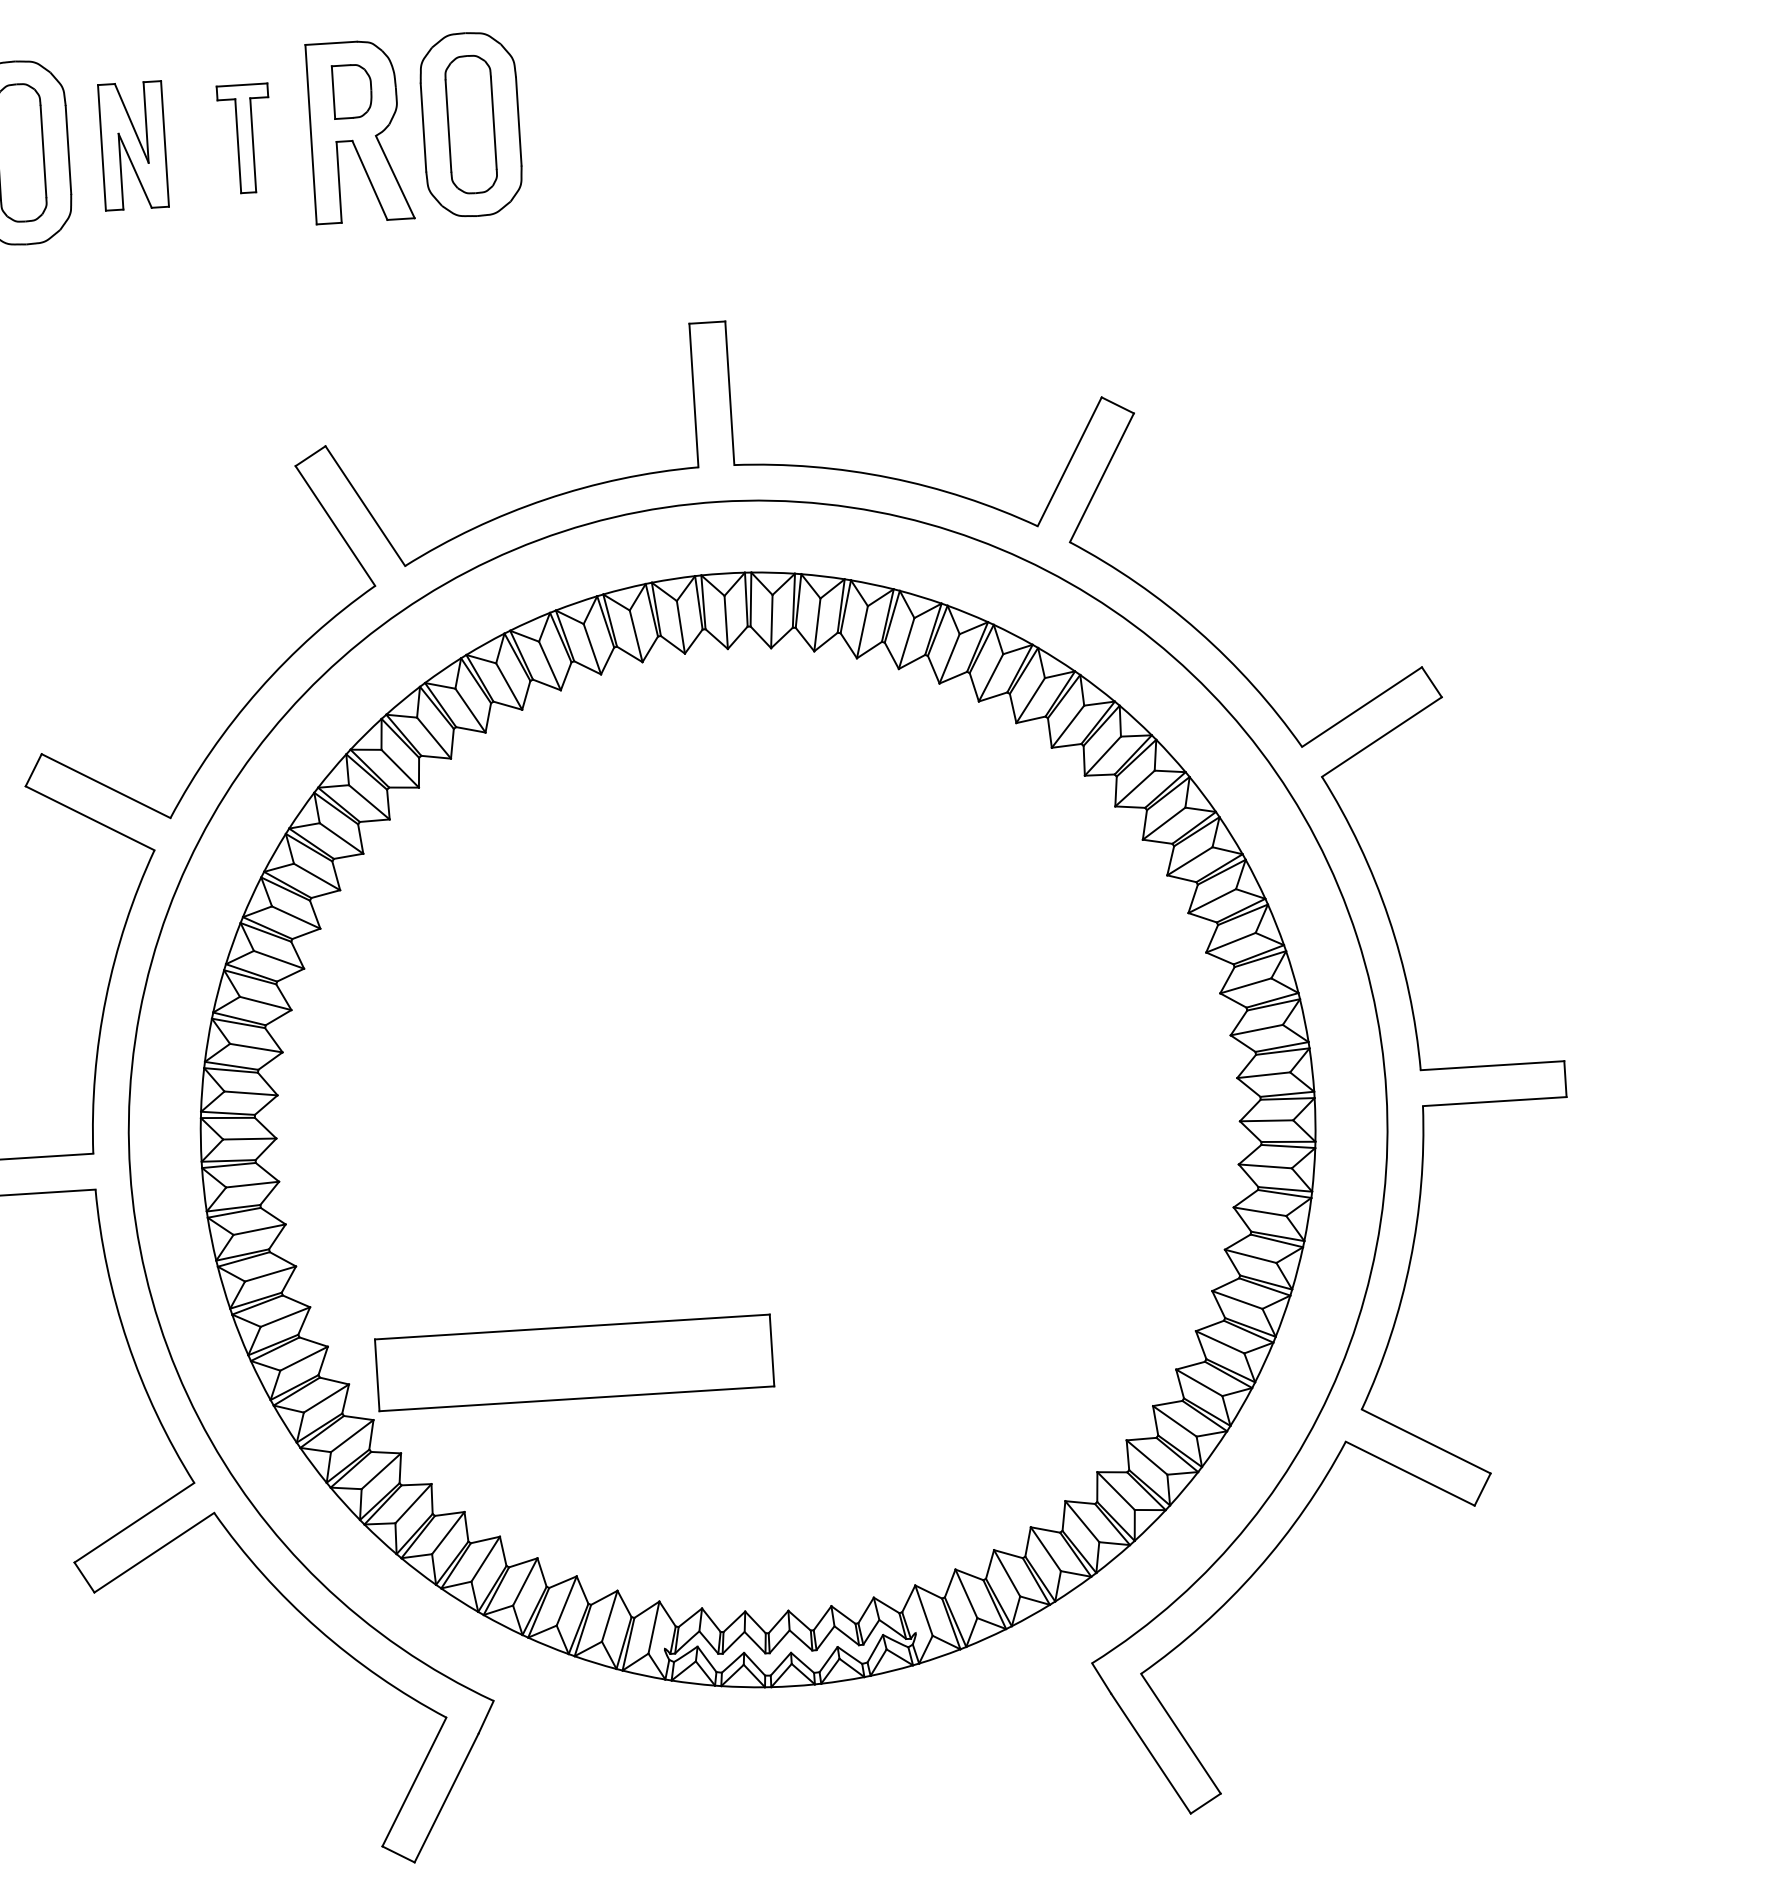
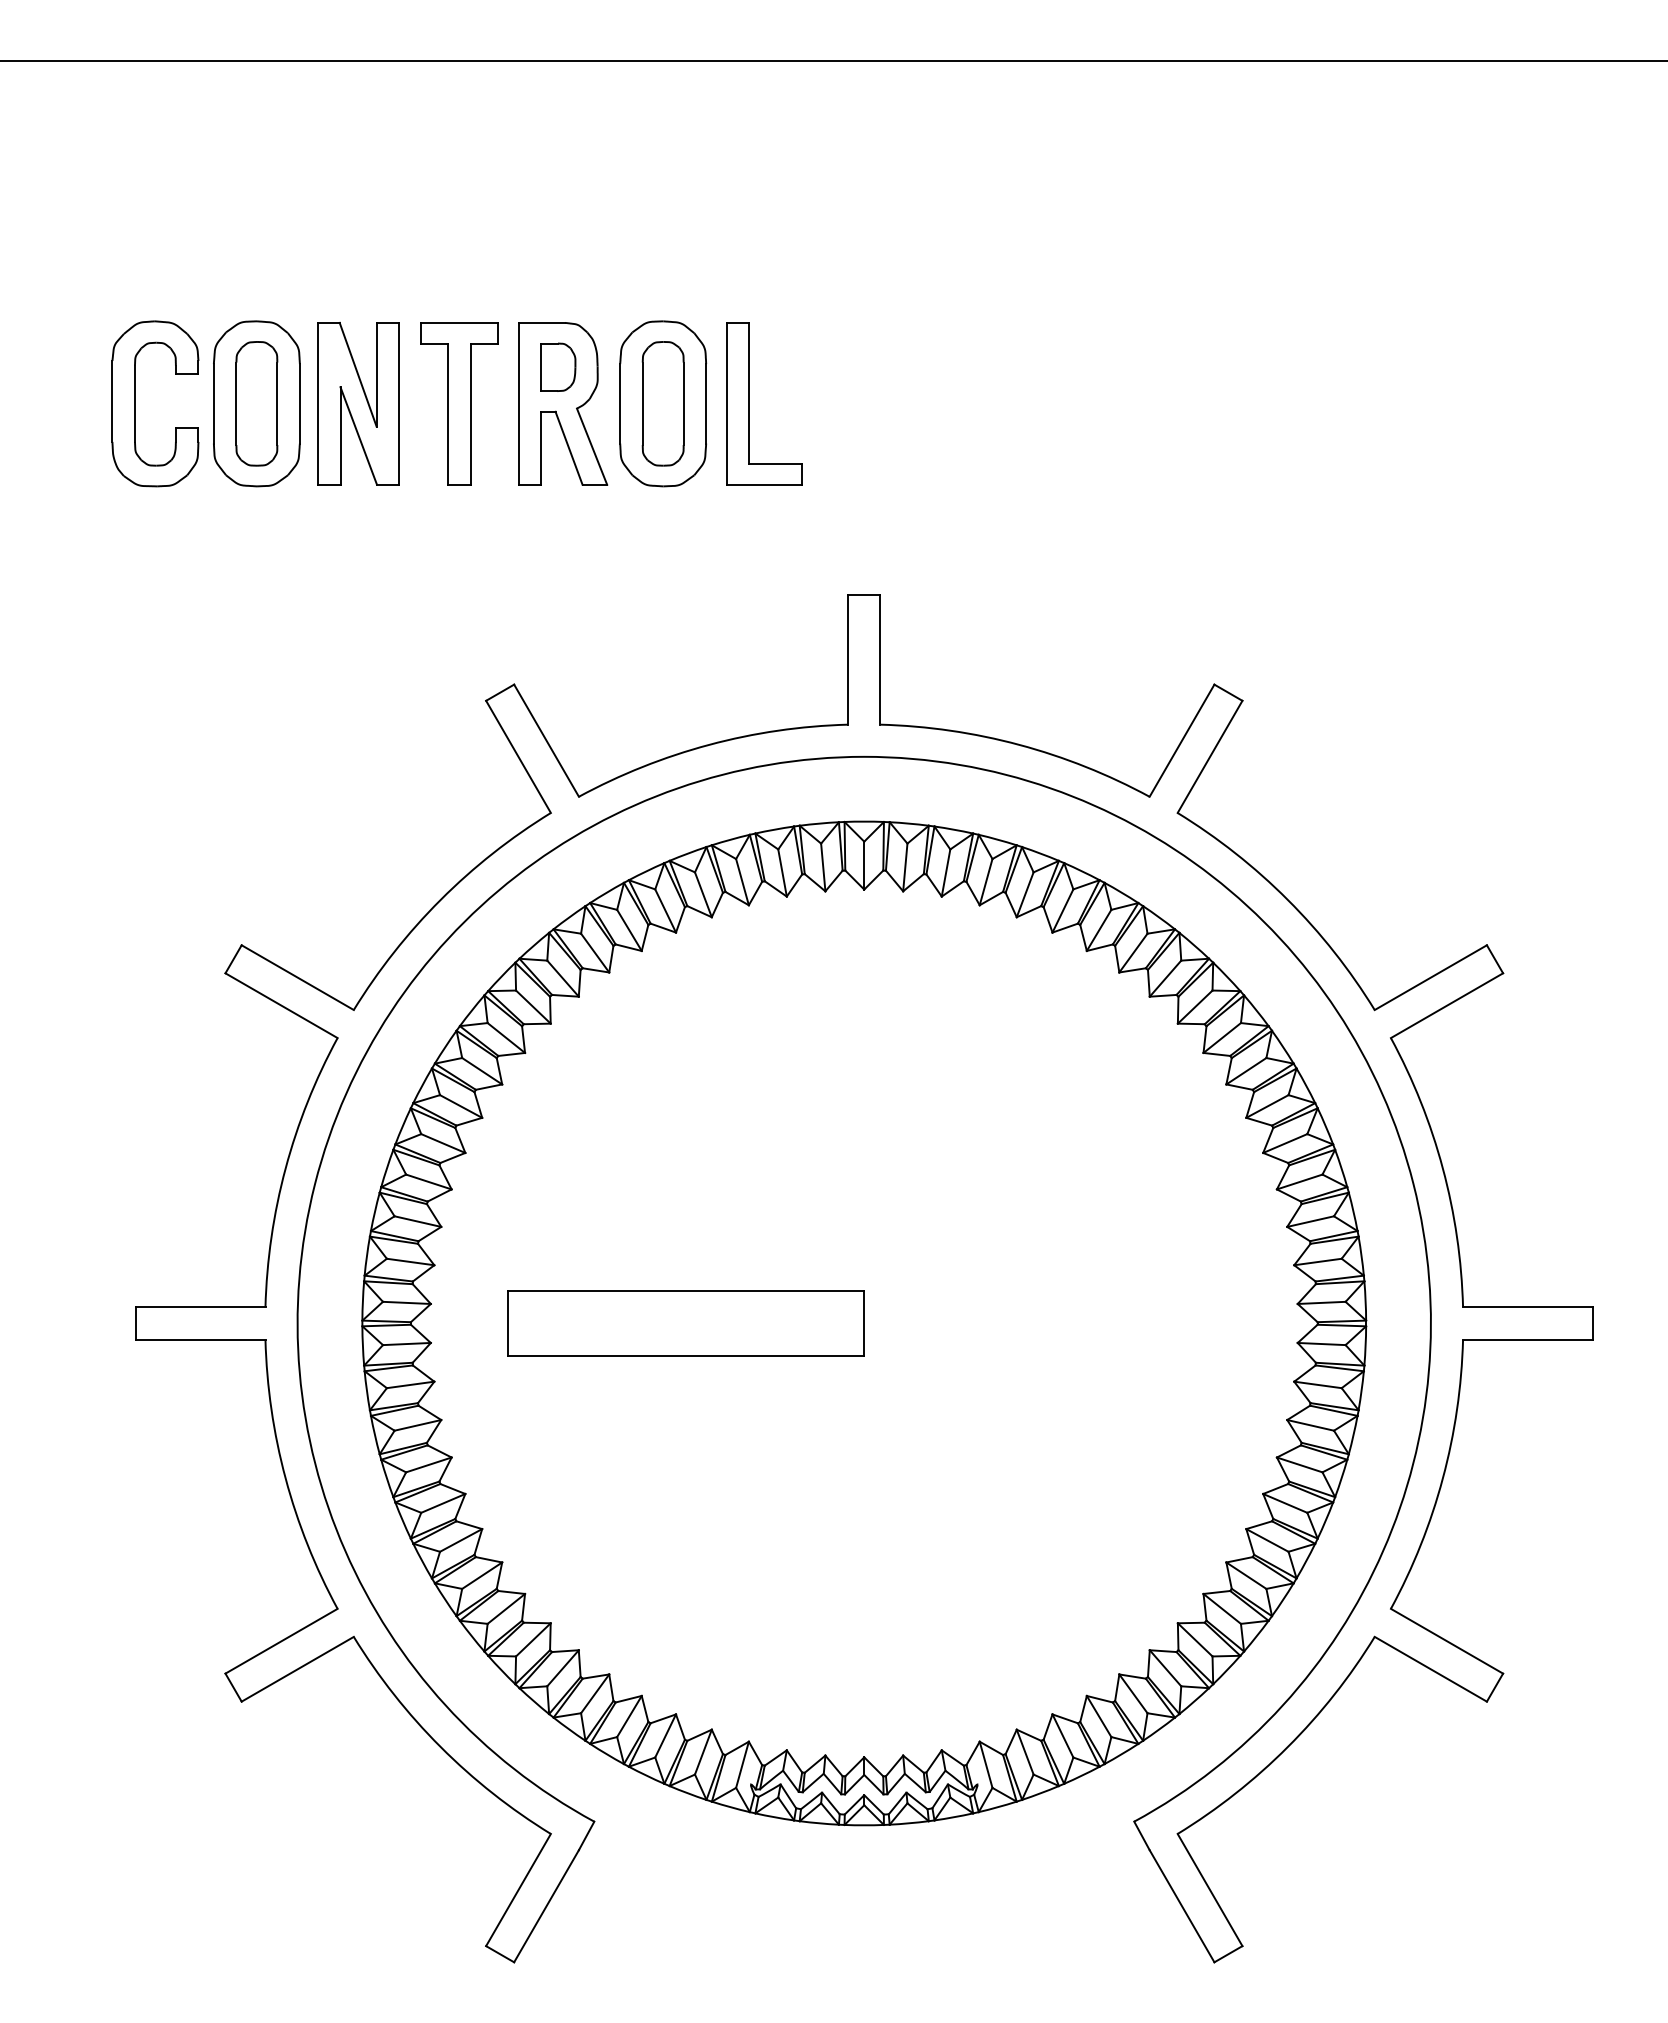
part: (566, 118) -> (749, 403), added
part: (245, 138) -> (459, 403), size x1.67
part: (133, 145) -> (358, 403), size x1.43
part: (573, 1362) -> (685, 1323), moved

